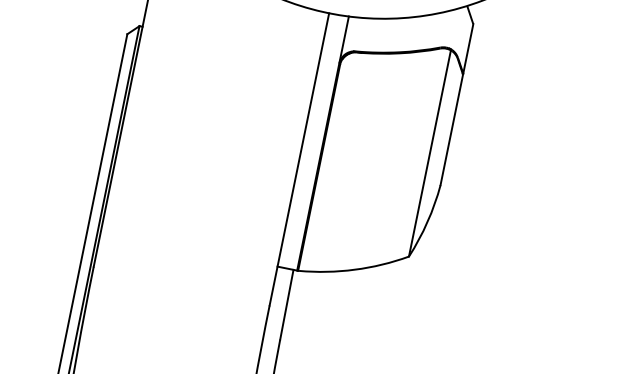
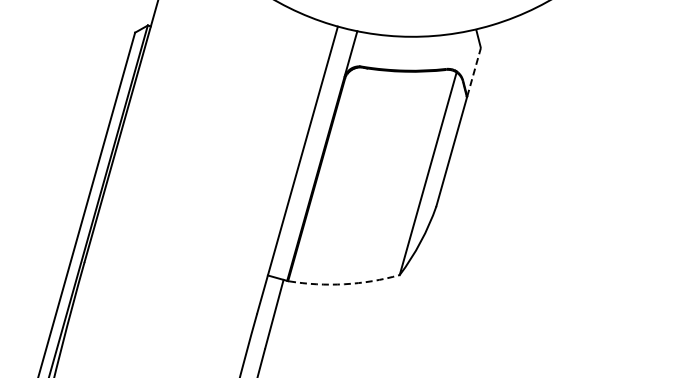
line: (468, 48) -> (474, 71), solid -> dashed
arc: (354, 270) -> (344, 284), solid -> dashed

